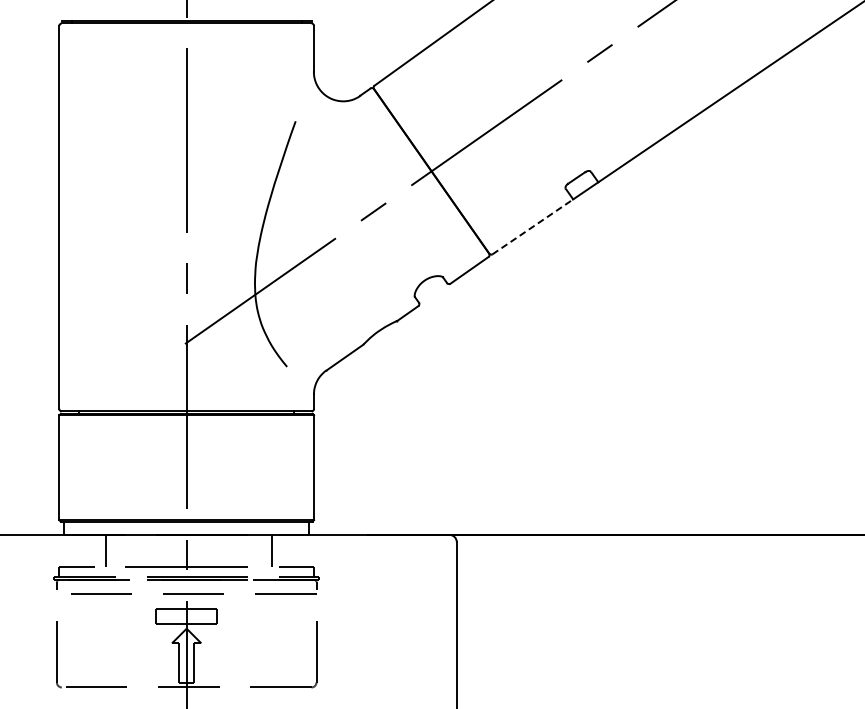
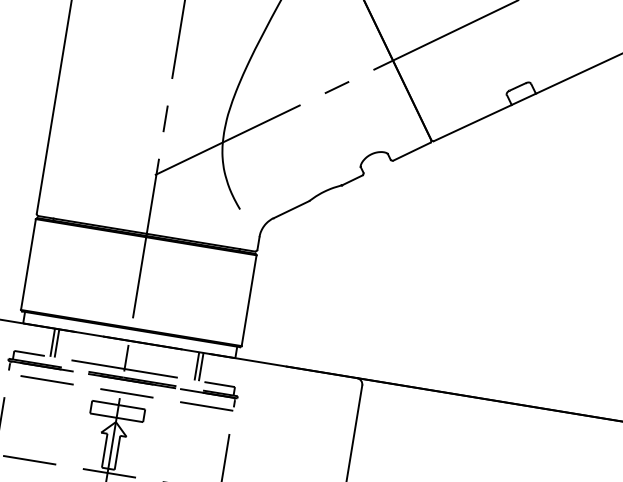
line: (532, 226) -> (472, 122), dashed -> solid
line: (100, 550) -> (52, 342), added
line: (267, 550) -> (197, 365), added

